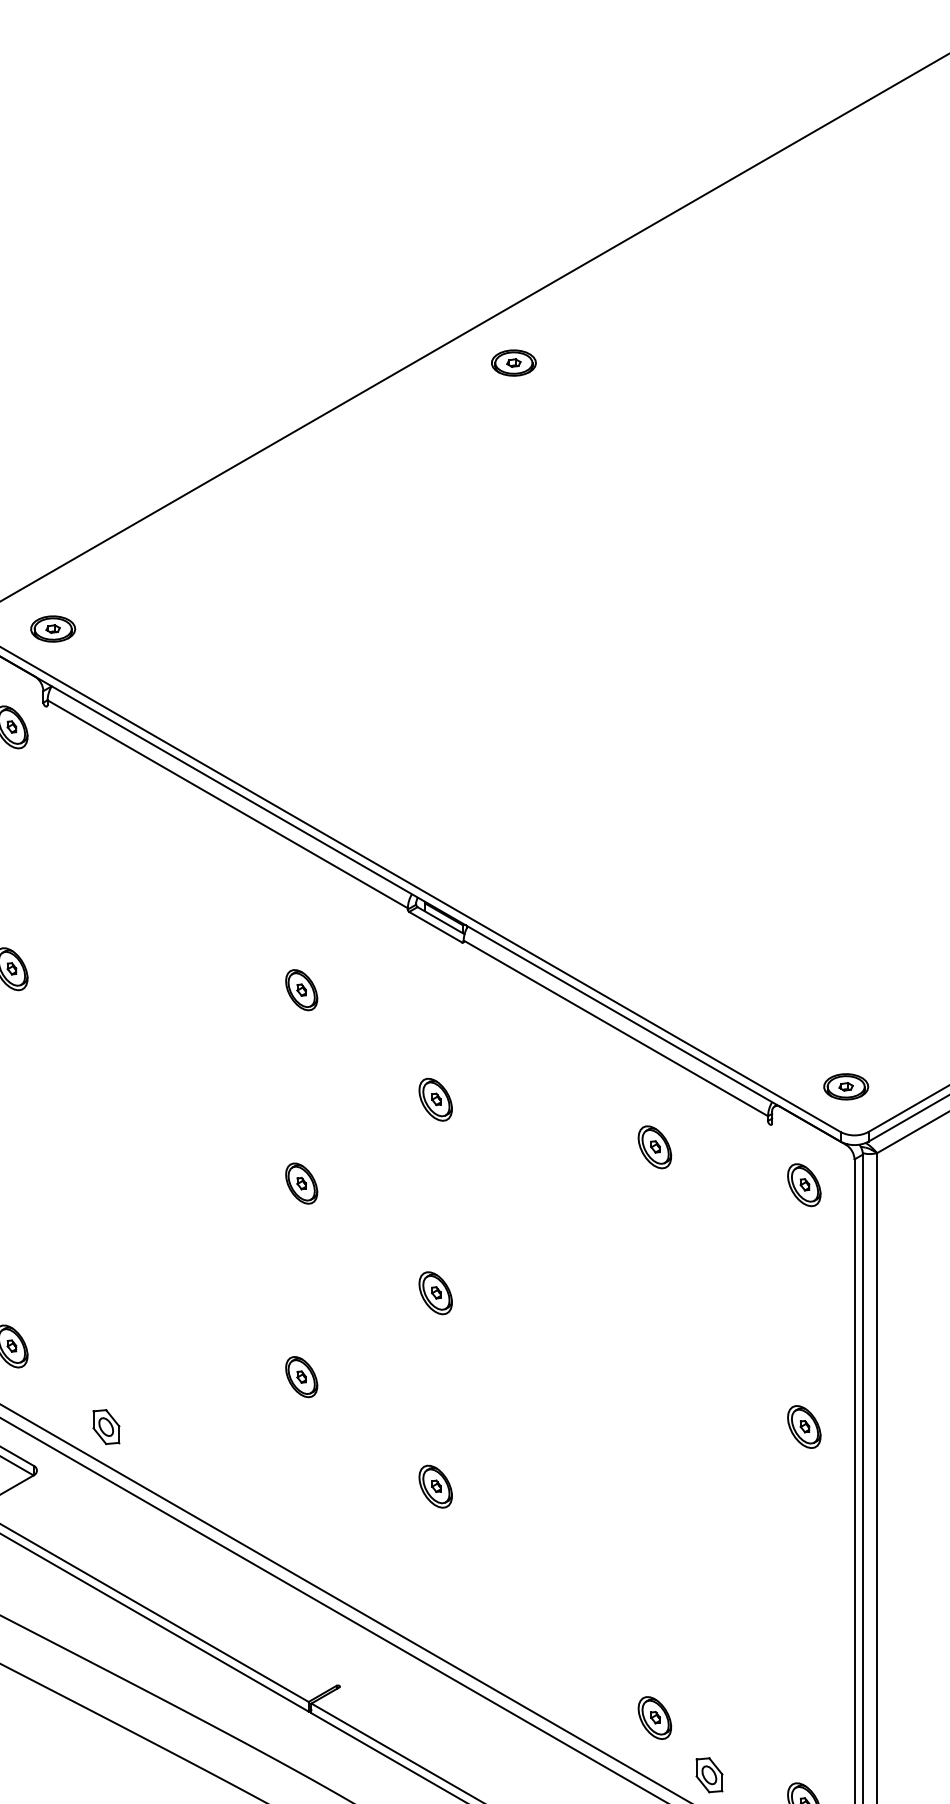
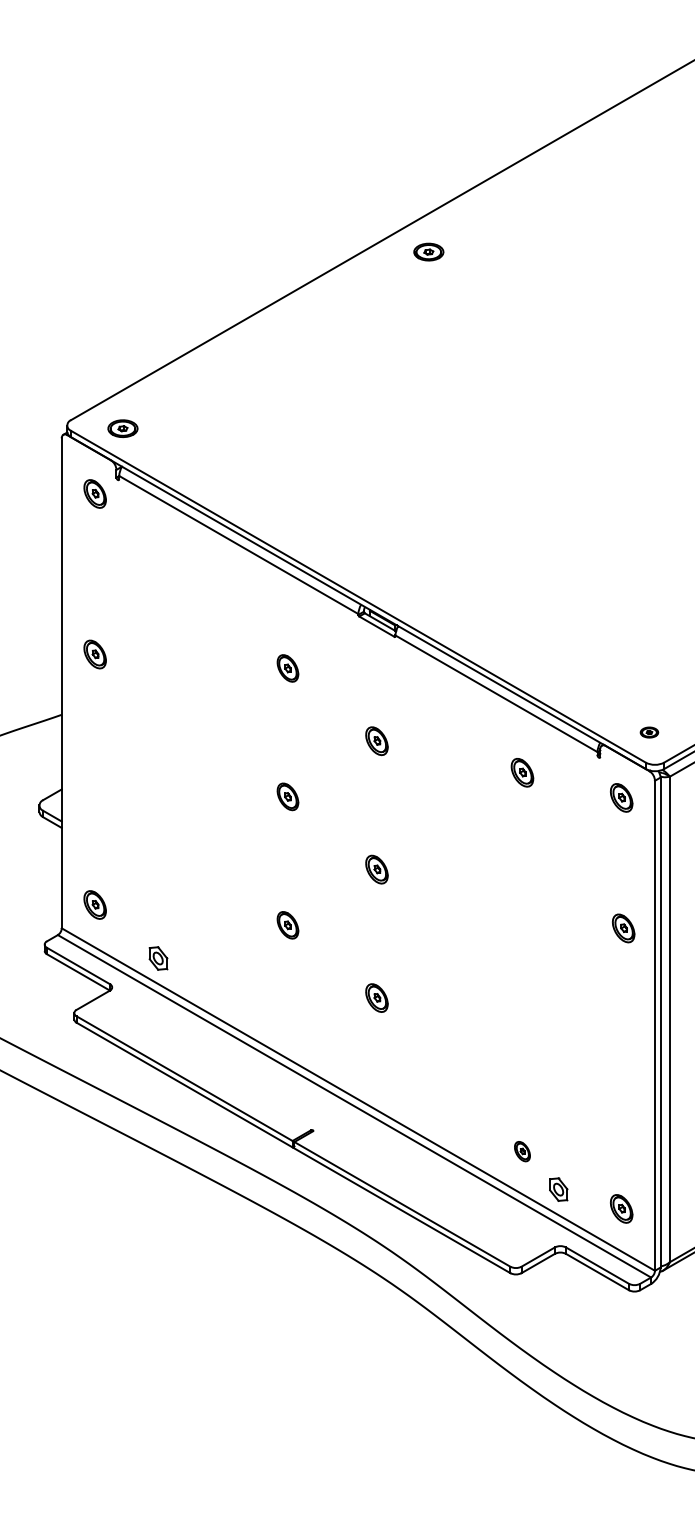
part: (846, 1086) -> (649, 732), size x0.6
part: (804, 1427) -> (623, 928), moved
part: (654, 1717) -> (522, 1151), size x0.7

